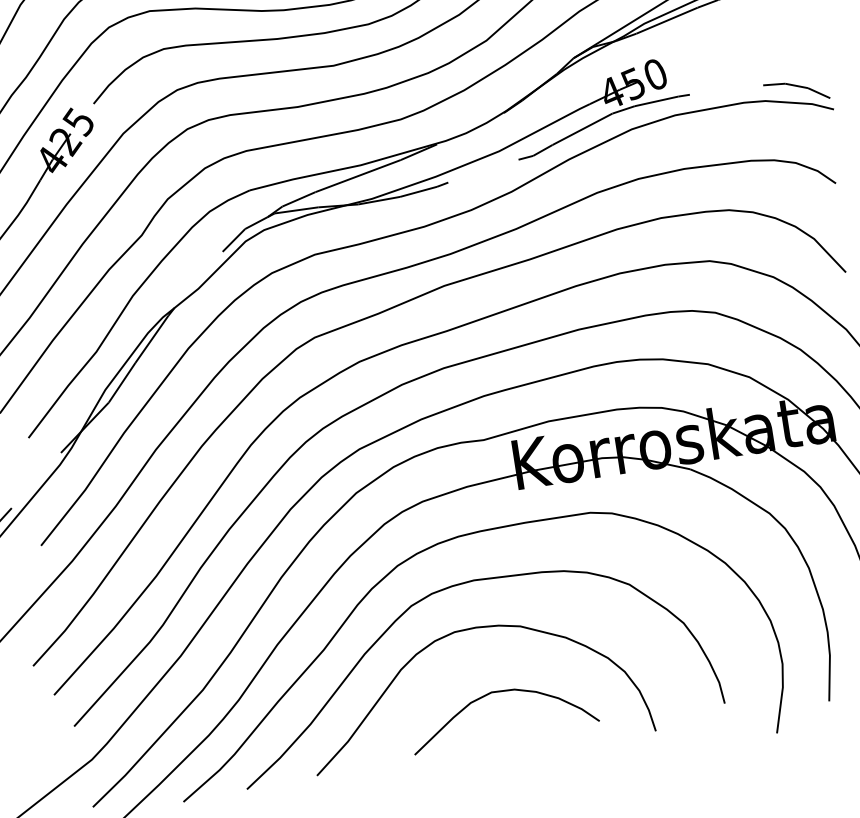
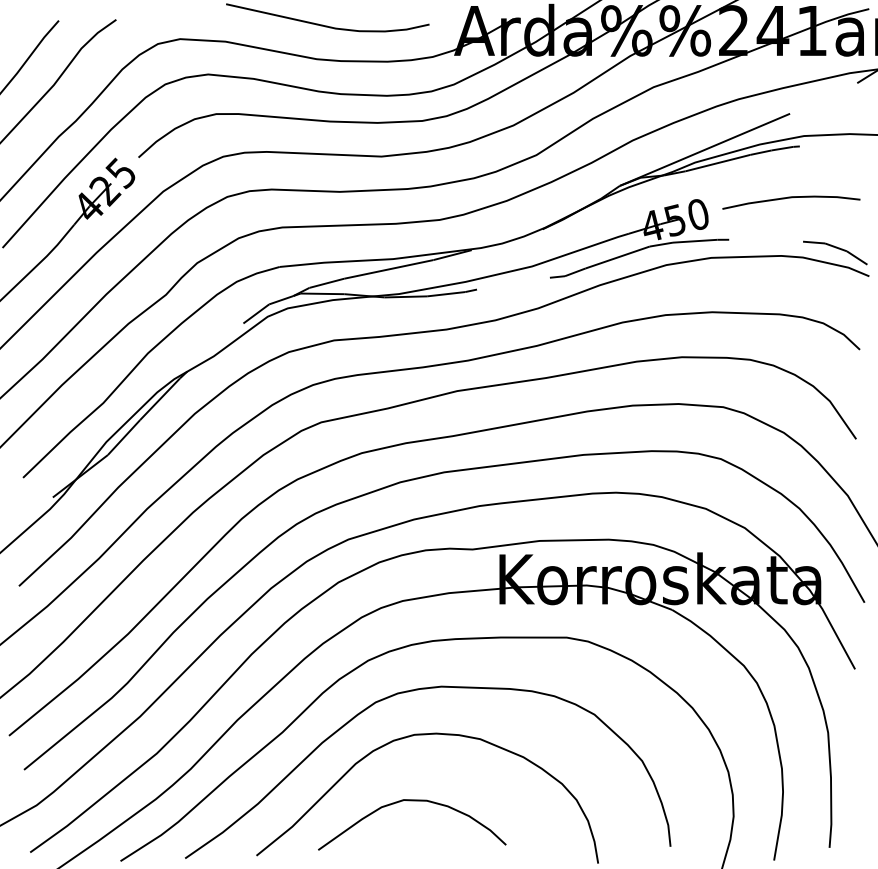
curve: (745, 44) -> (791, 198), added
curve: (500, 692) -> (412, 801), moved

